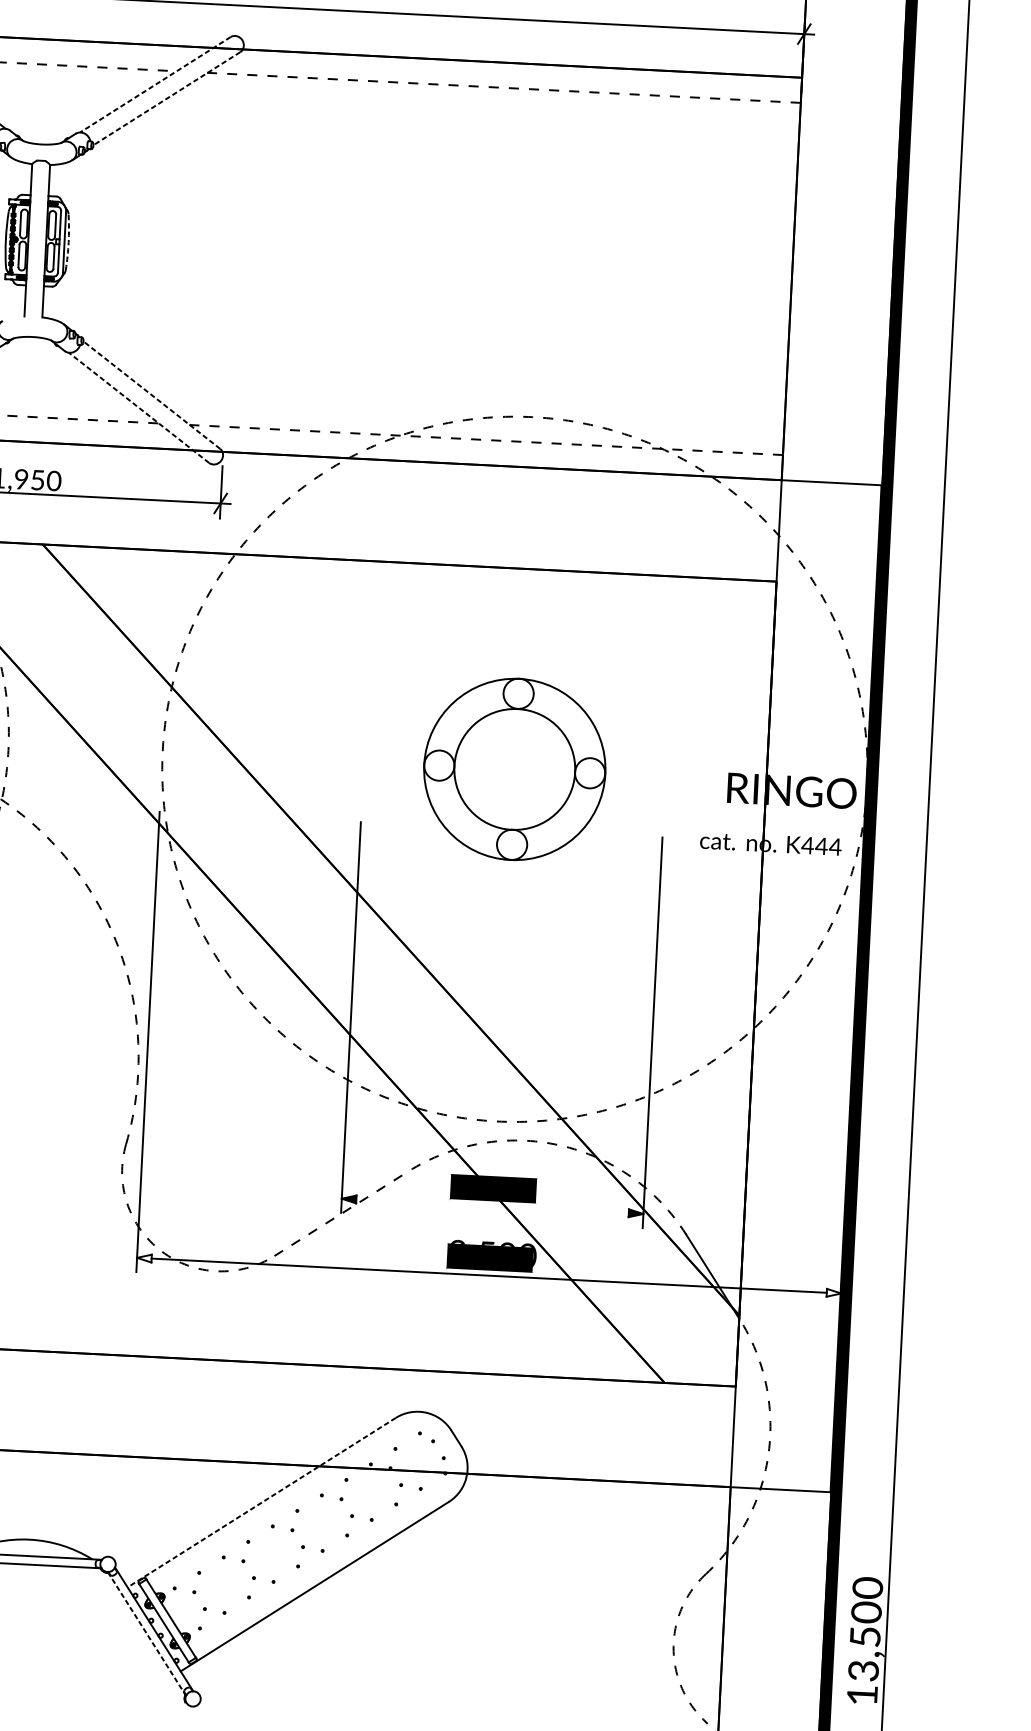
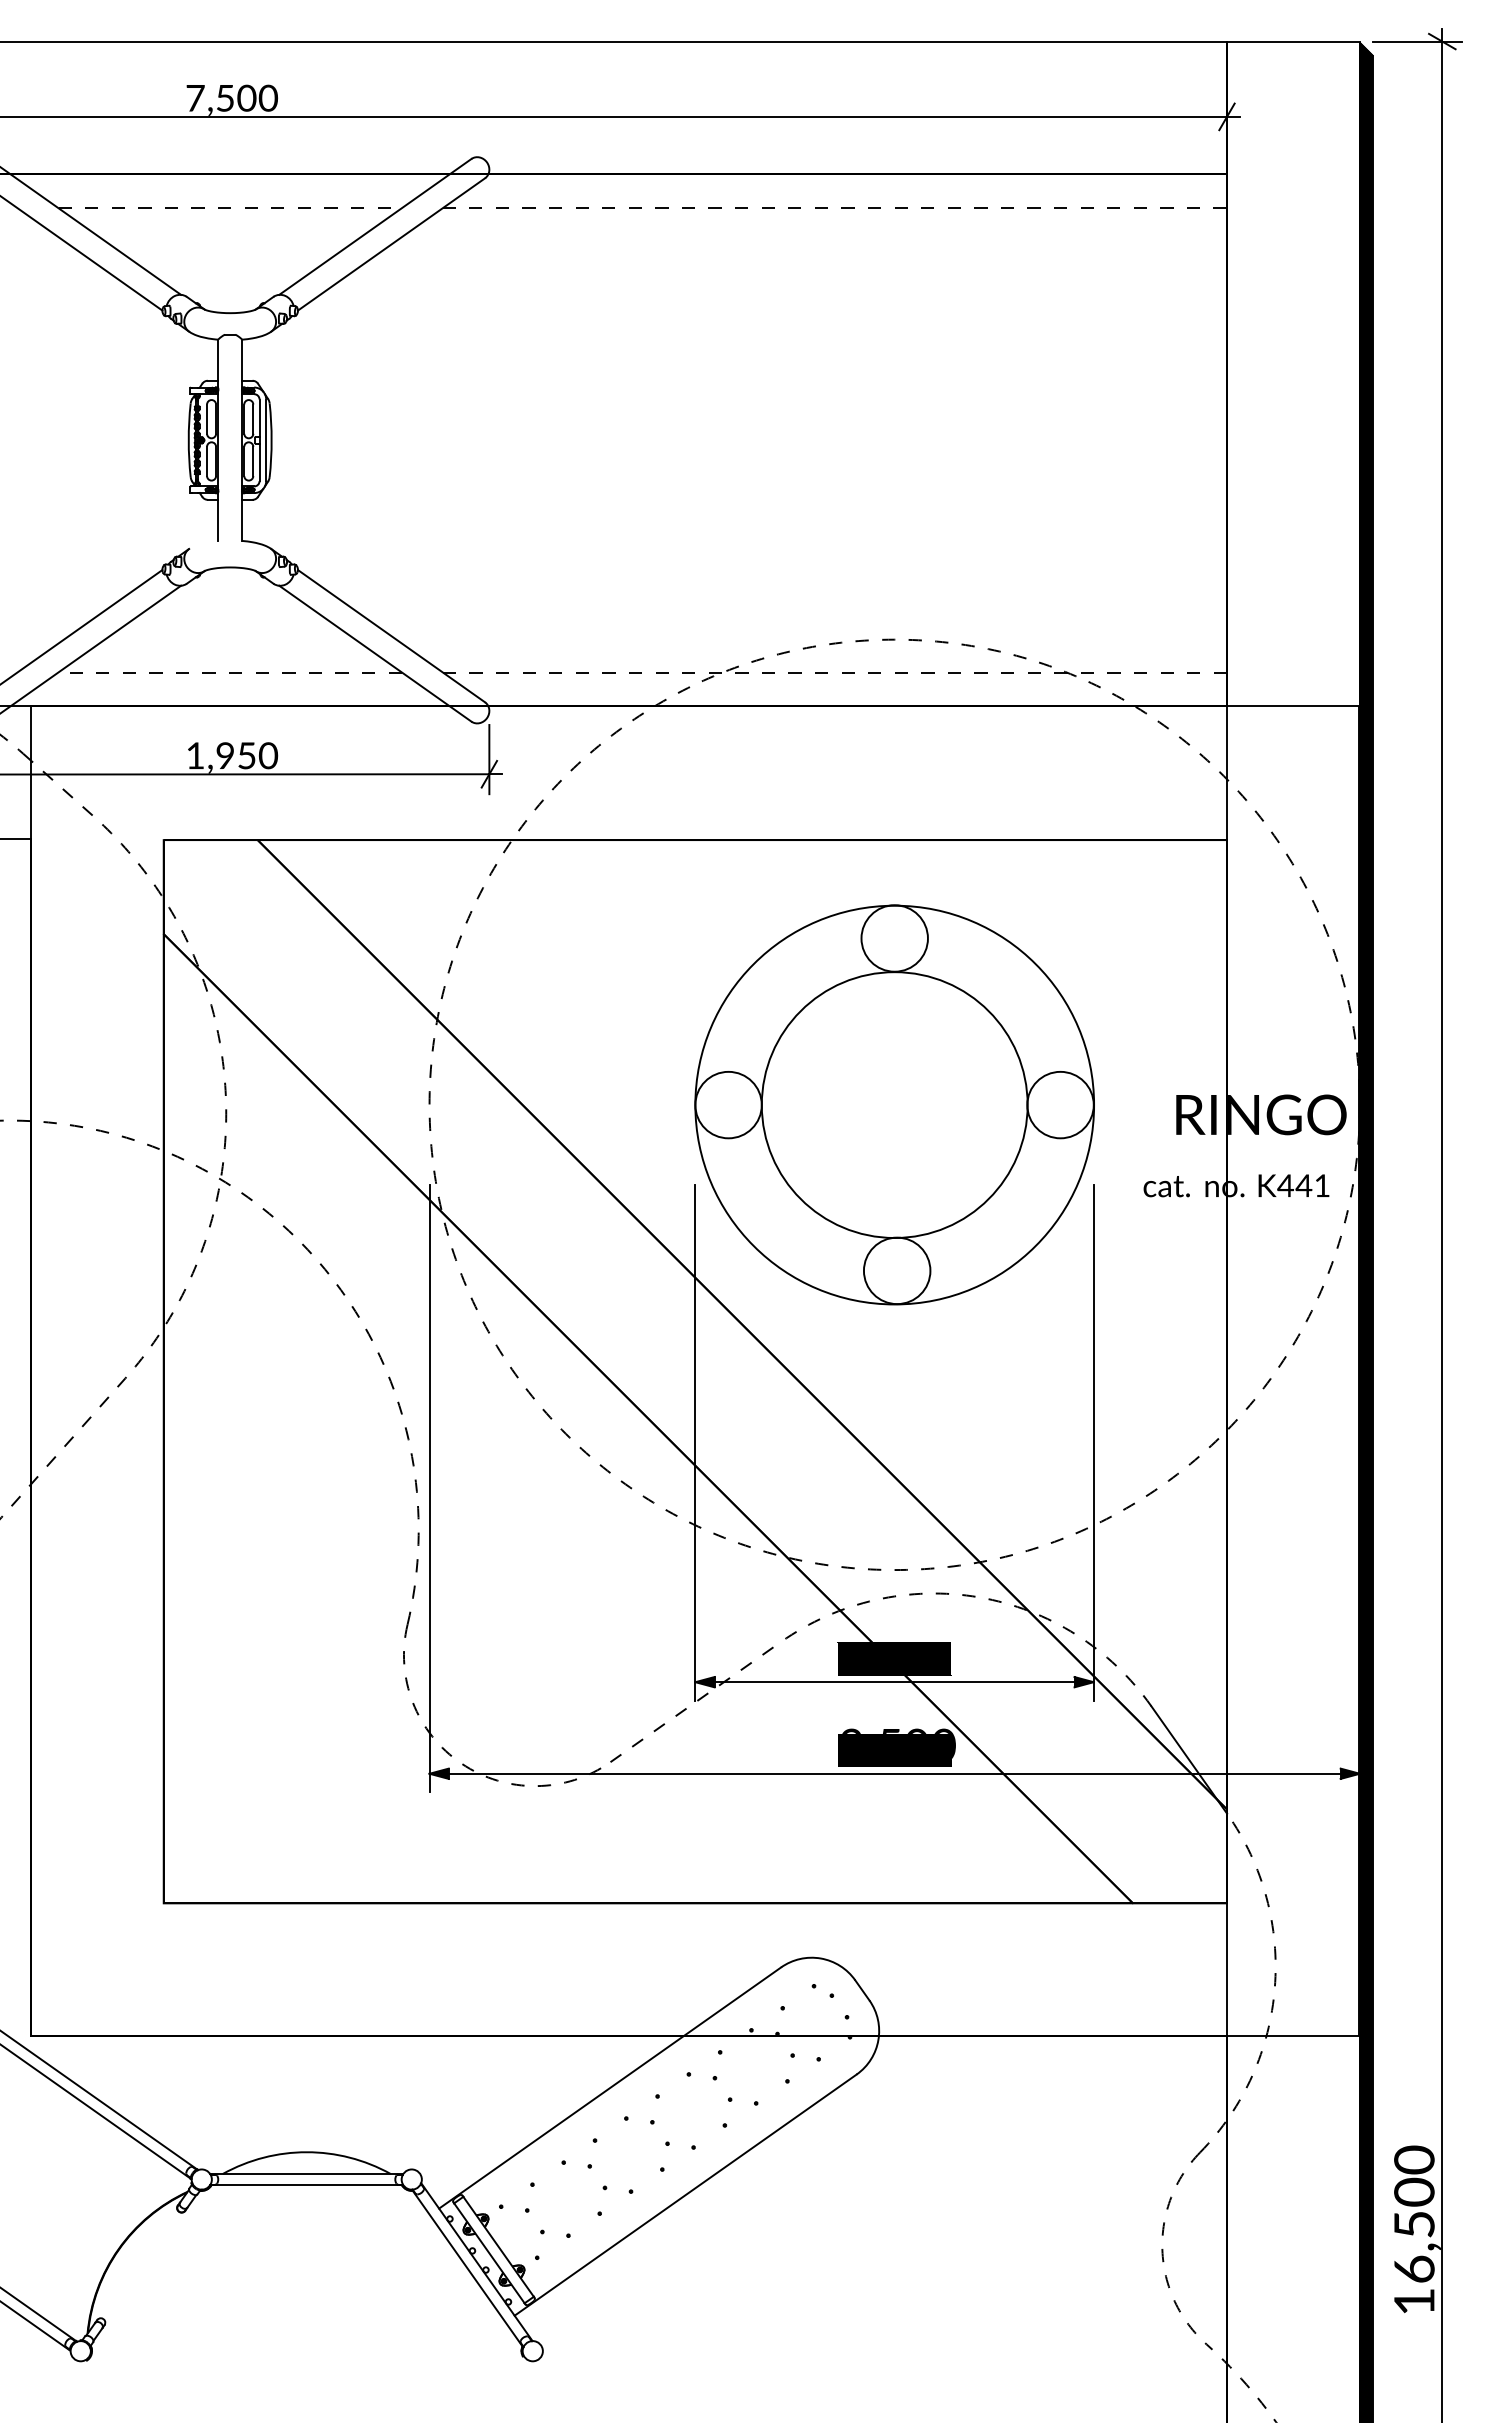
line: (155, 84) -> (375, 226), dashed -> solid
line: (166, 98) -> (391, 244), dashed -> solid
arc: (68, 242) -> (271, 440), dashed -> solid
line: (151, 395) -> (391, 636), dashed -> solid
line: (139, 407) -> (375, 653), dashed -> solid
part: (514, 769) -> (894, 1104), size x1.67
text: (834, 846) -> (1321, 1185), K444 -> K441
line: (492, 1206) -> (894, 1682), added
fill: (143, 1258) -> (438, 1773), added
fill: (833, 1292) -> (1349, 1773), added
line: (261, 1503) -> (609, 2088), dashed -> solid
line: (146, 1633) -> (467, 2268), dashed -> solid
text: (863, 1670) -> (1414, 2268), 13,500 -> 16,500

